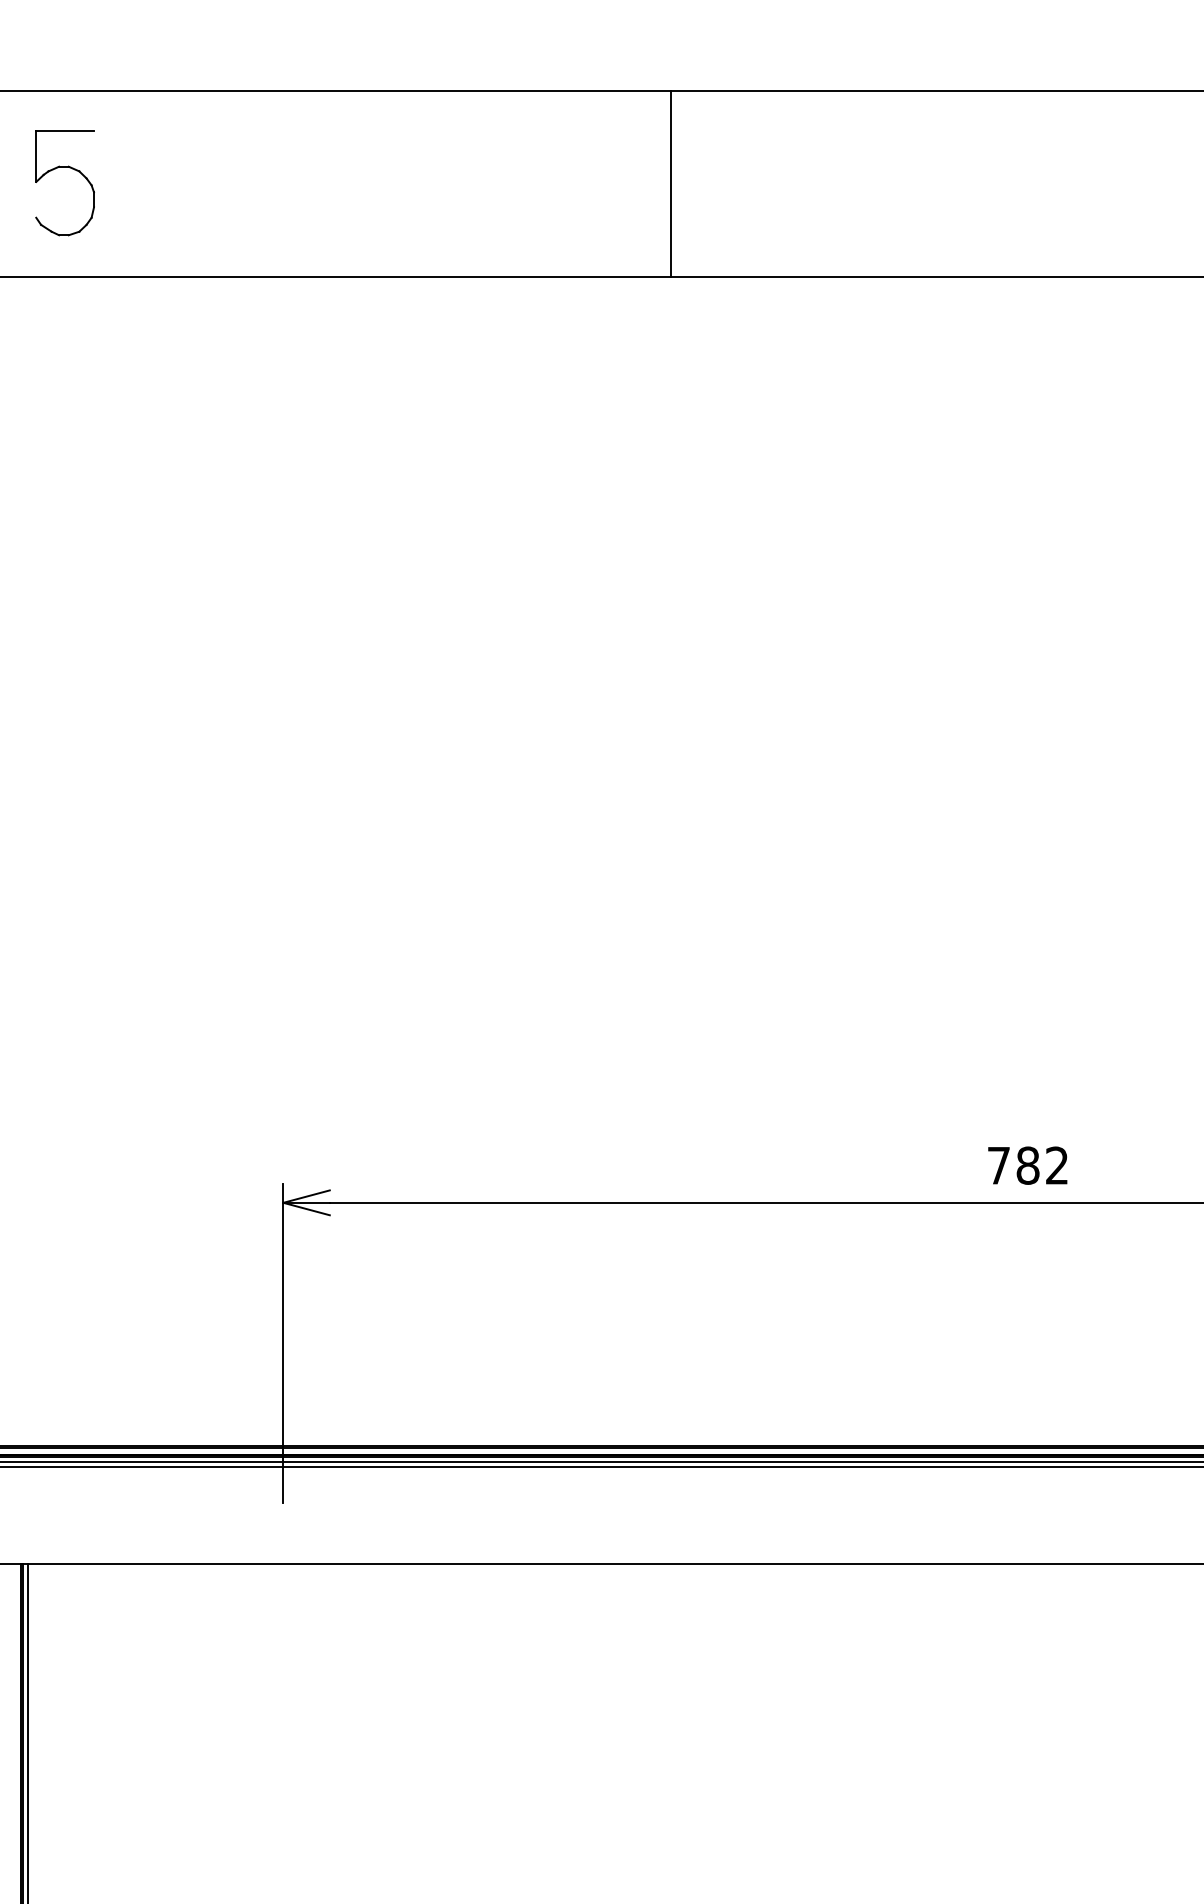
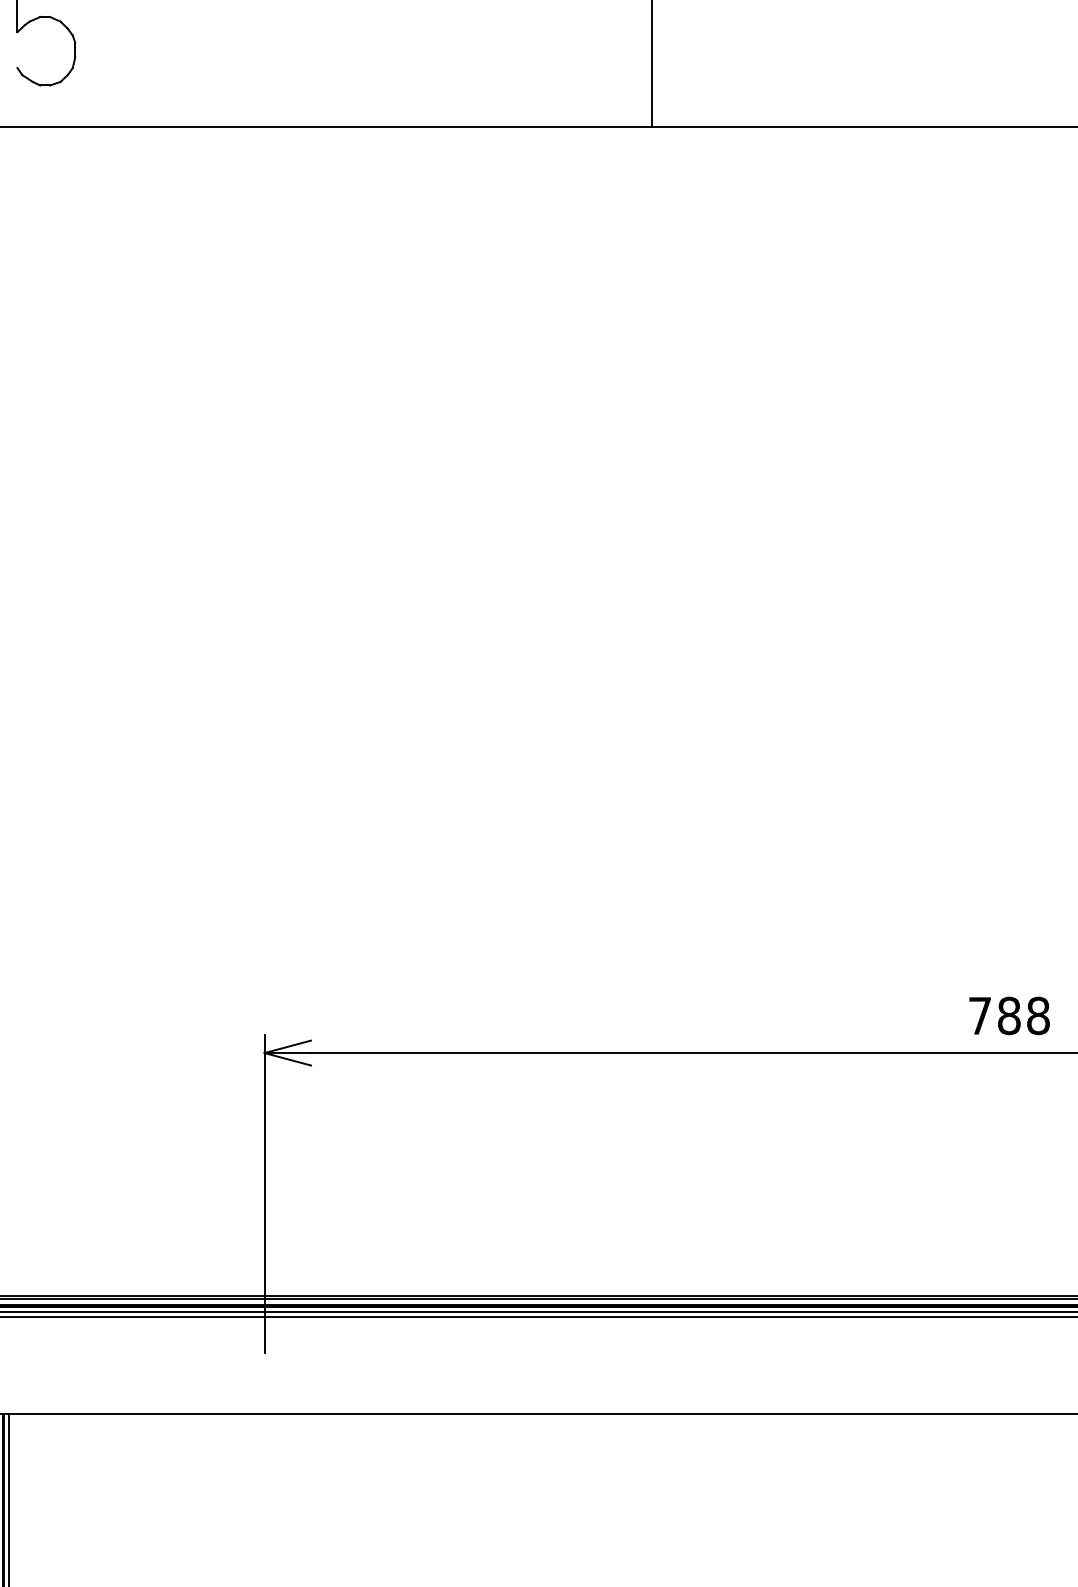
text: (1056, 1165) -> (1037, 1015), 782 -> 788

